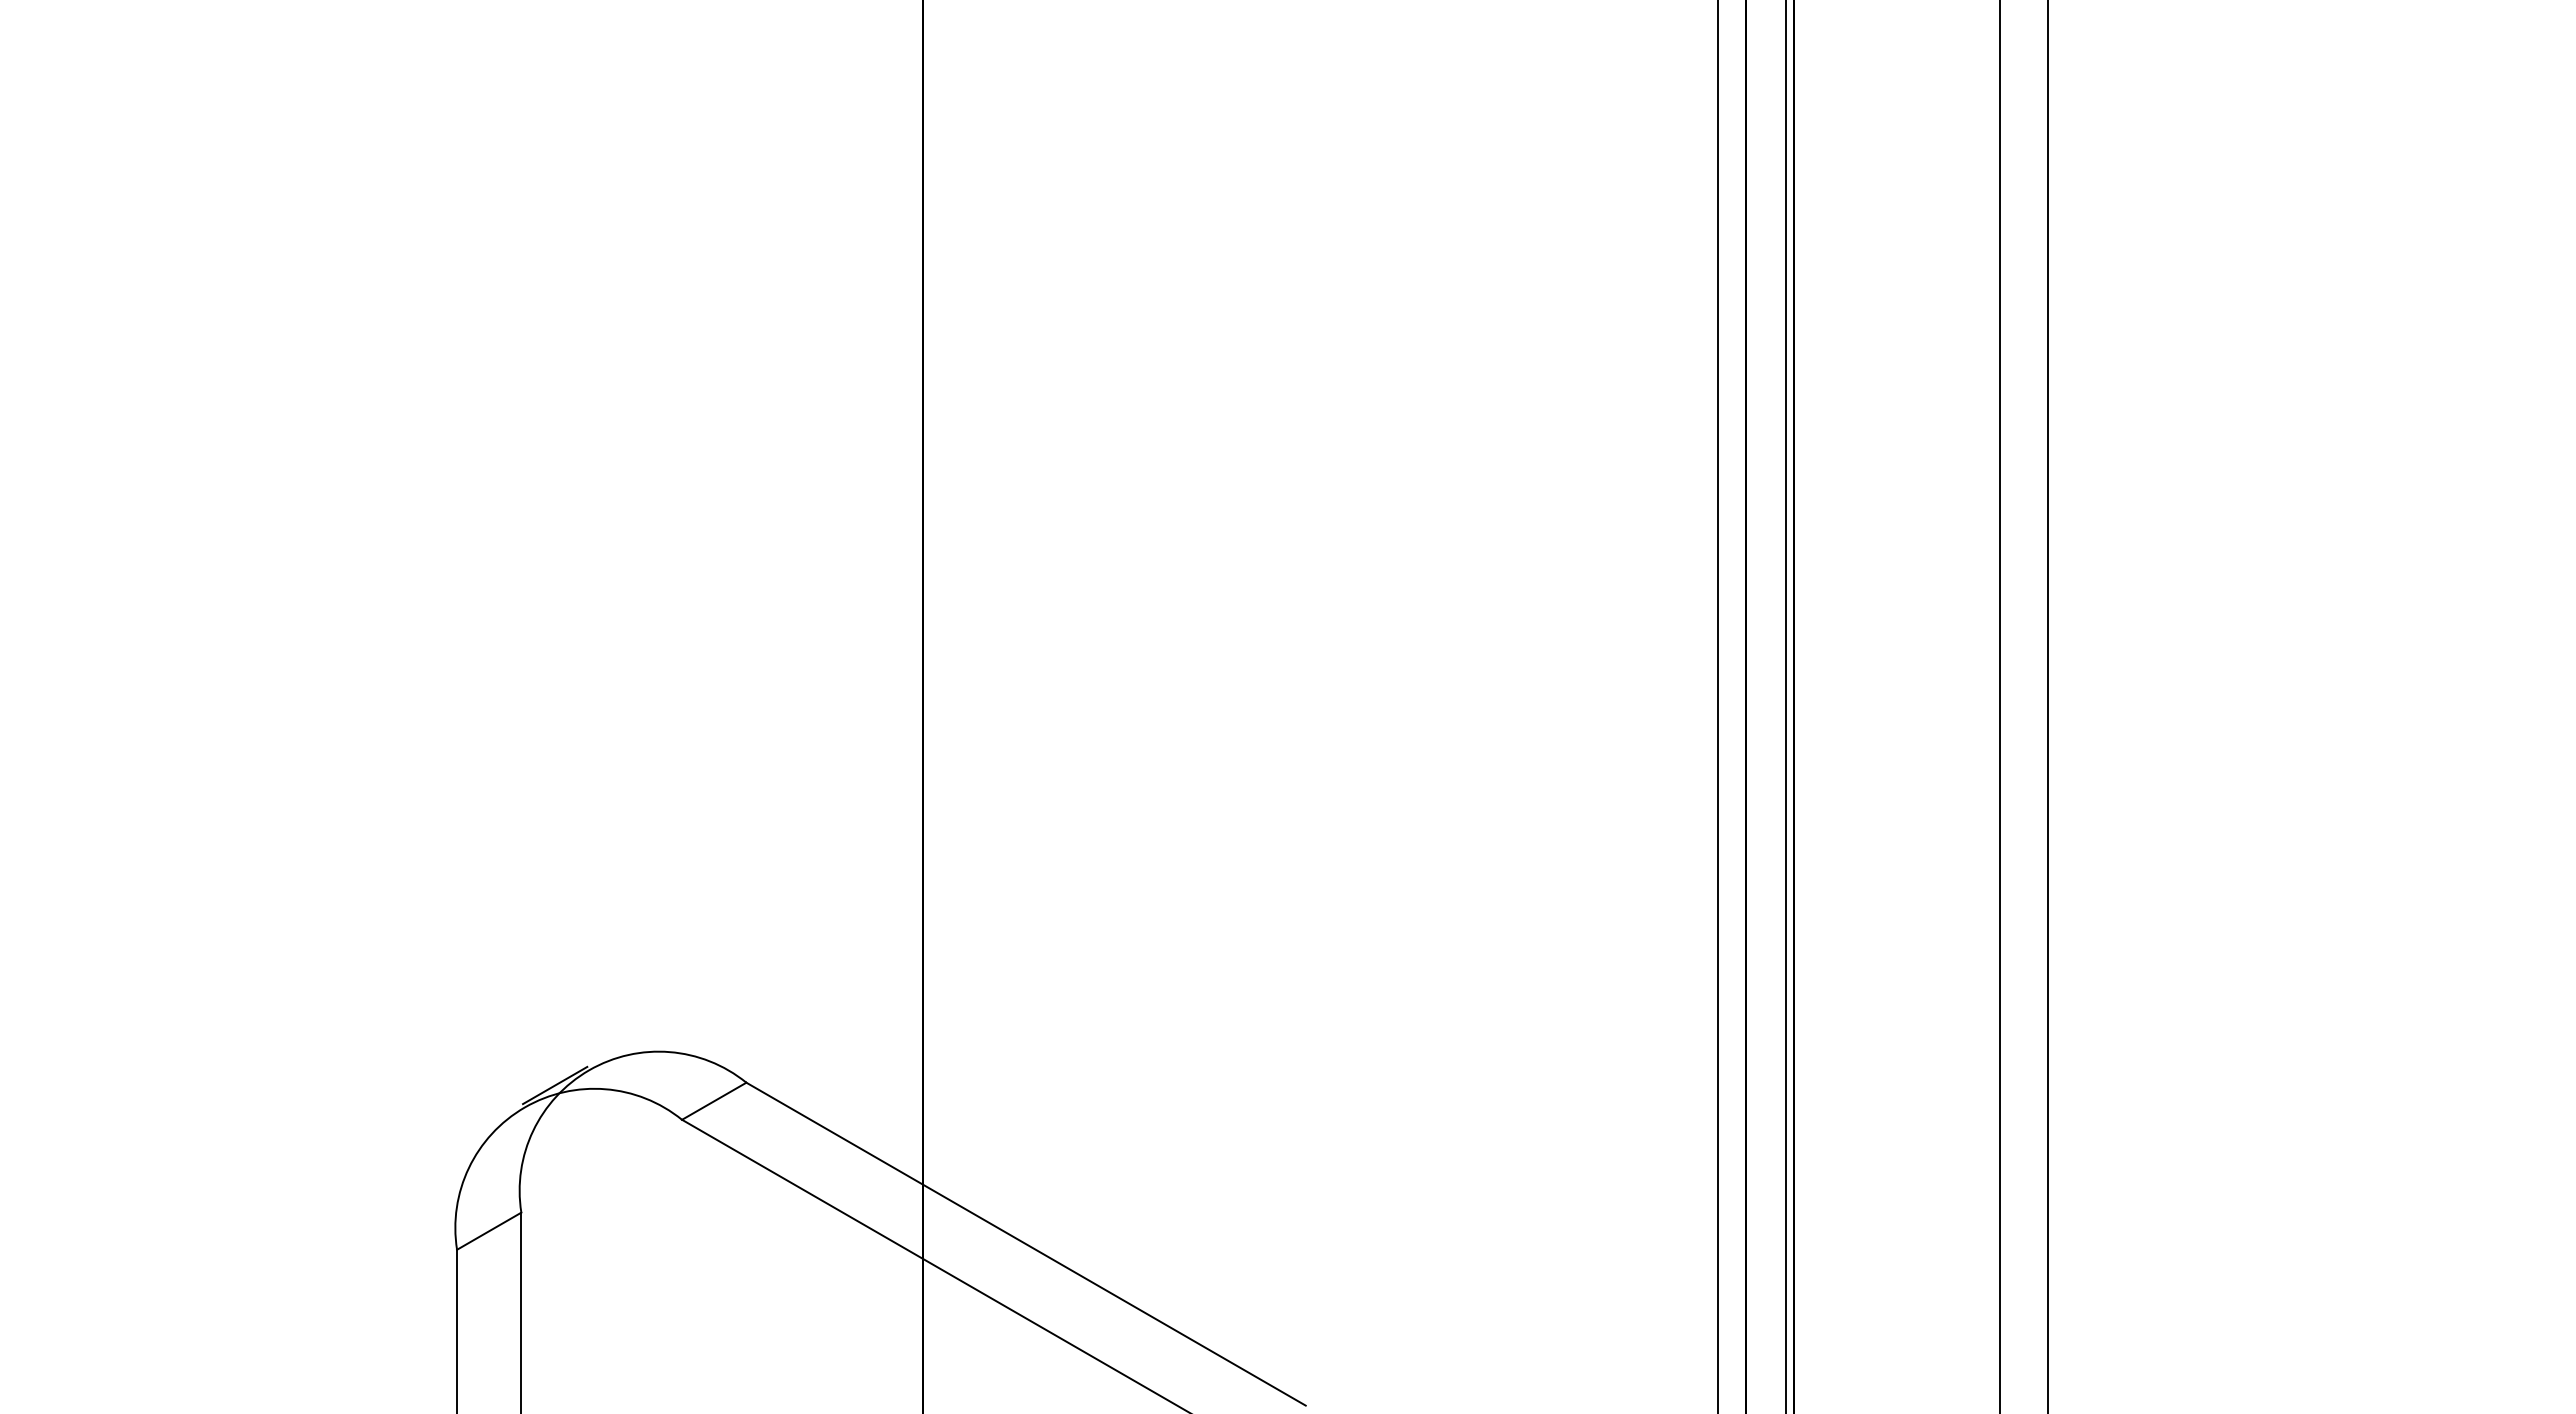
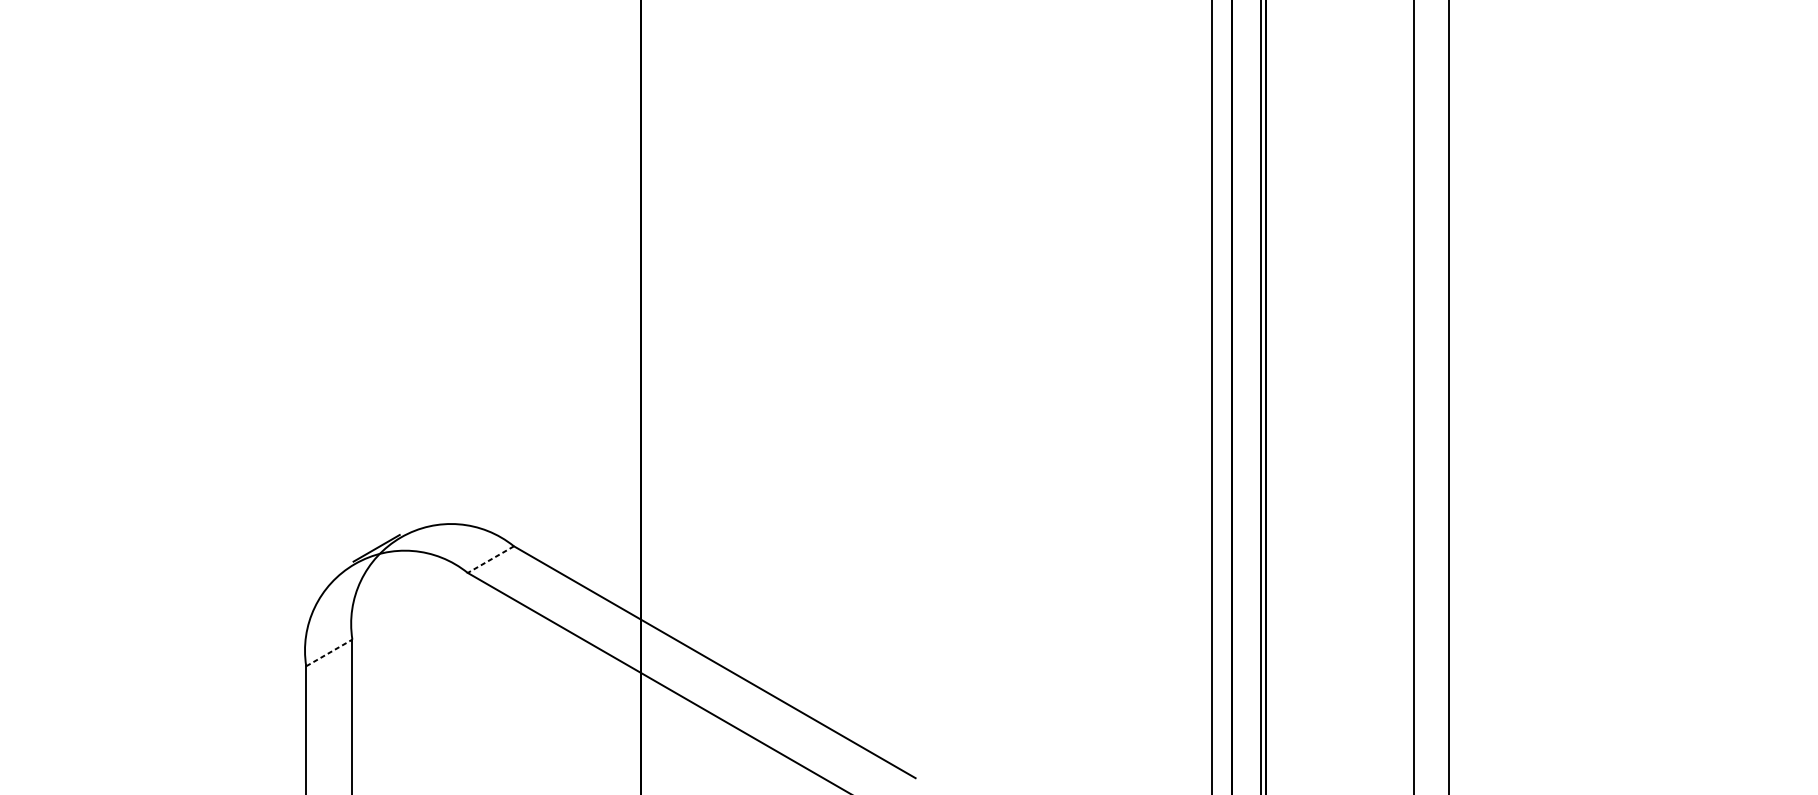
line: (713, 1101) -> (490, 559), solid -> dashed
line: (489, 1230) -> (329, 652), solid -> dashed

